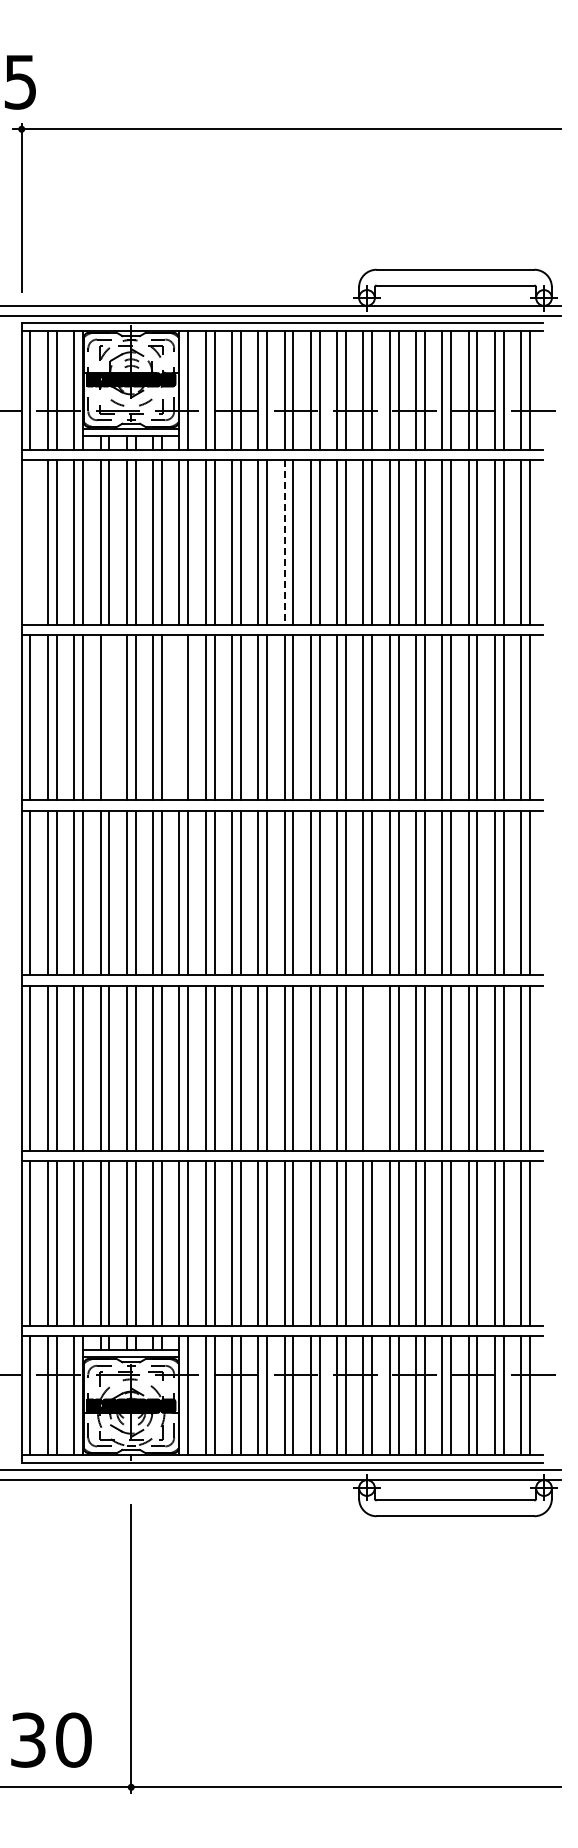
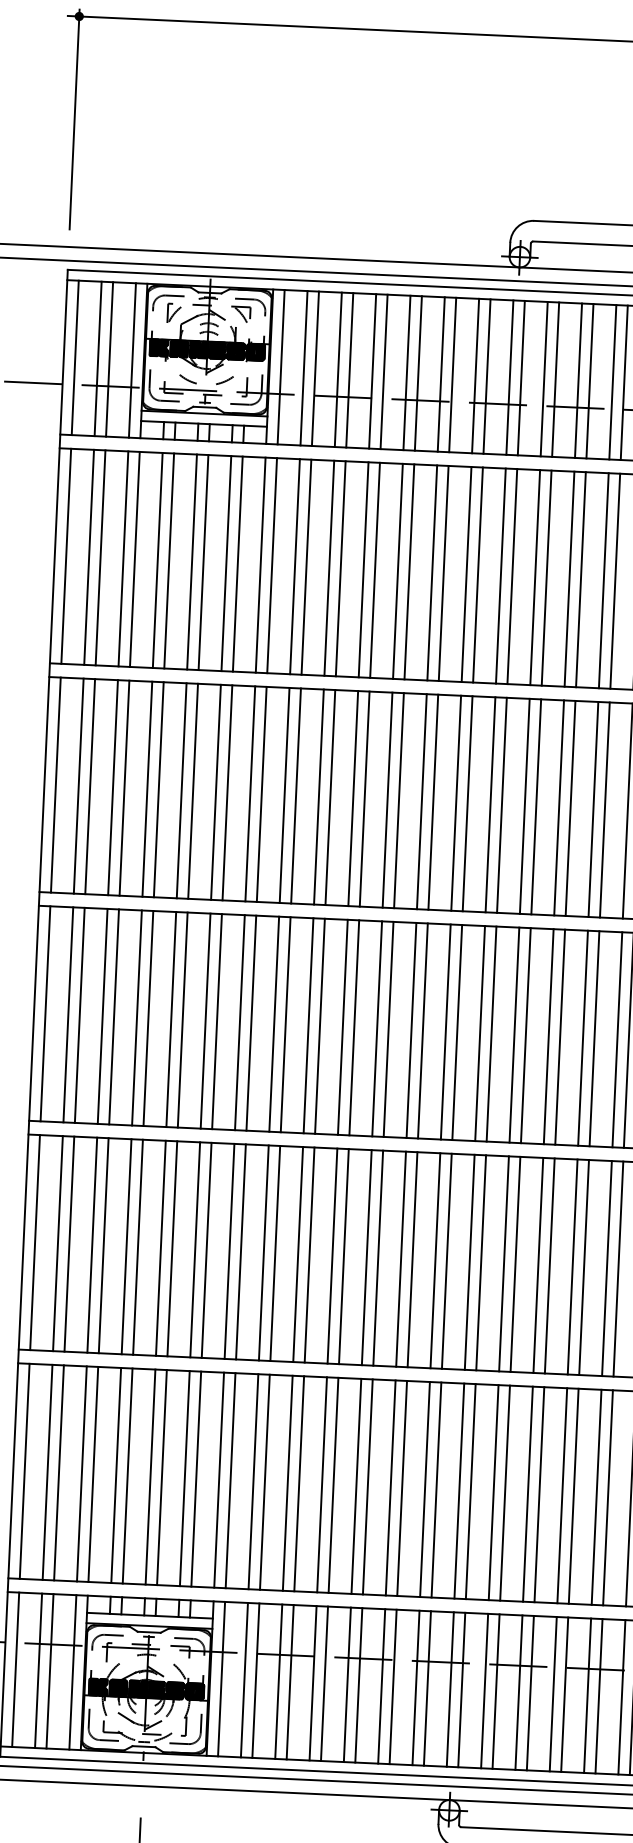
line: (30, 542) -> (66, 556), added
line: (284, 542) -> (397, 571), dashed -> solid
line: (109, 717) -> (159, 789), added
line: (179, 717) -> (250, 793), added
line: (372, 1067) -> (481, 1261), added

